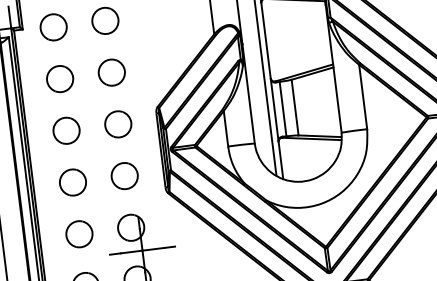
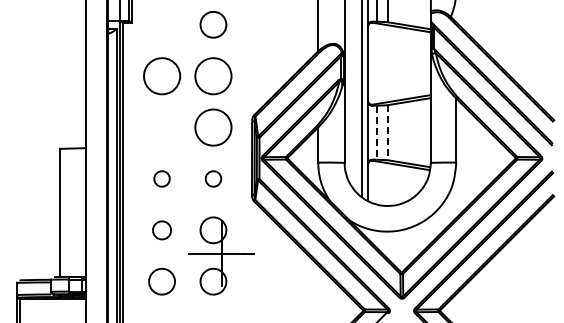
part: (53, 27) -> (161, 24), removed
part: (111, 71) -> (213, 75), size x1.4
part: (59, 78) -> (161, 75), size x1.4
line: (295, 107) -> (388, 132), solid -> dashed
line: (283, 109) -> (376, 133), solid -> dashed
part: (118, 124) -> (213, 127), size x1.4
part: (65, 130) -> (161, 127), removed
part: (124, 175) -> (213, 178), size x0.6
part: (72, 182) -> (161, 178), size x0.6
part: (78, 234) -> (161, 230), size x0.7

